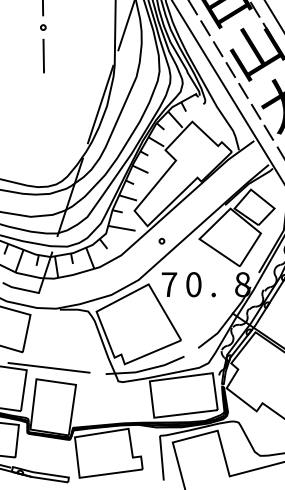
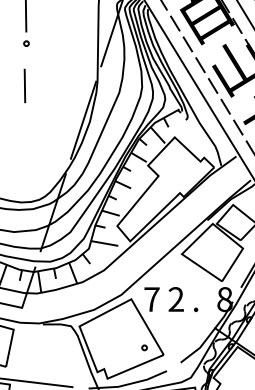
line: (43, 55) -> (24, 85), moved
circle: (161, 241) -> (144, 348), moved
text: (193, 284) -> (175, 299), 0 -> 2

